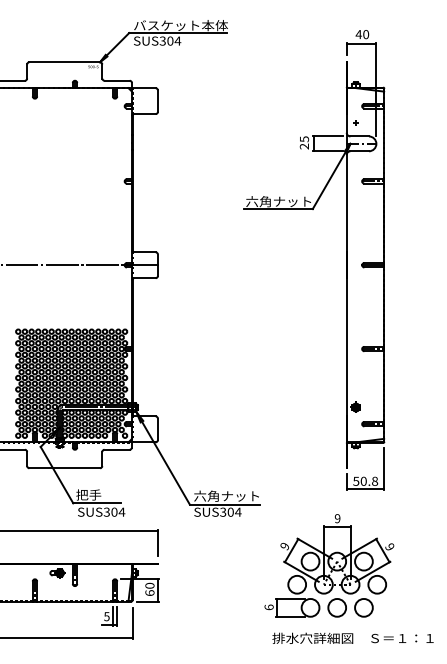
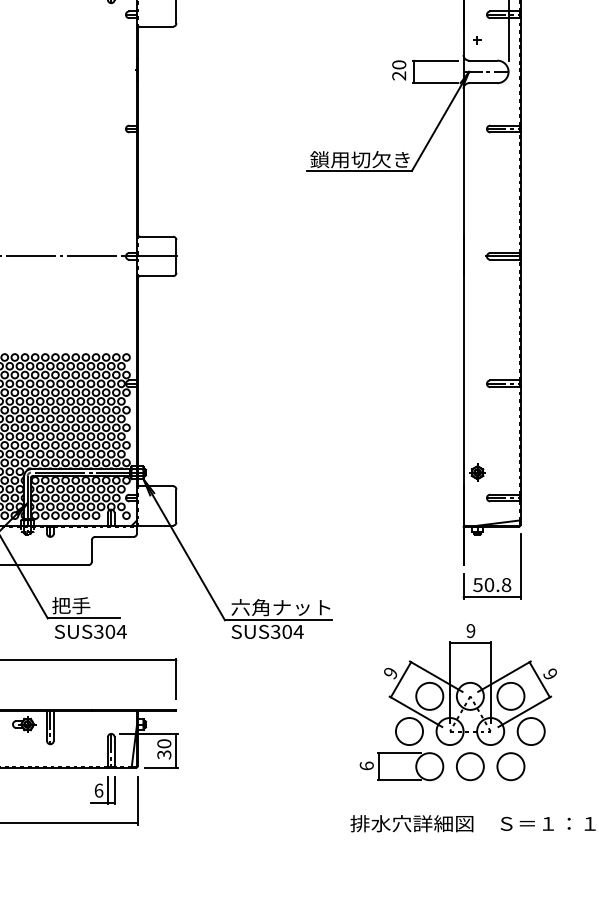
text: (303, 139) -> (397, 65), 25 -> 20
text: (278, 201) -> (359, 159), 六角ナット -> 鎖用切欠き
part: (329, 565) -> (458, 702), moved
text: (149, 593) -> (163, 755), 60 -> 30
text: (106, 616) -> (98, 790), 5 -> 6

